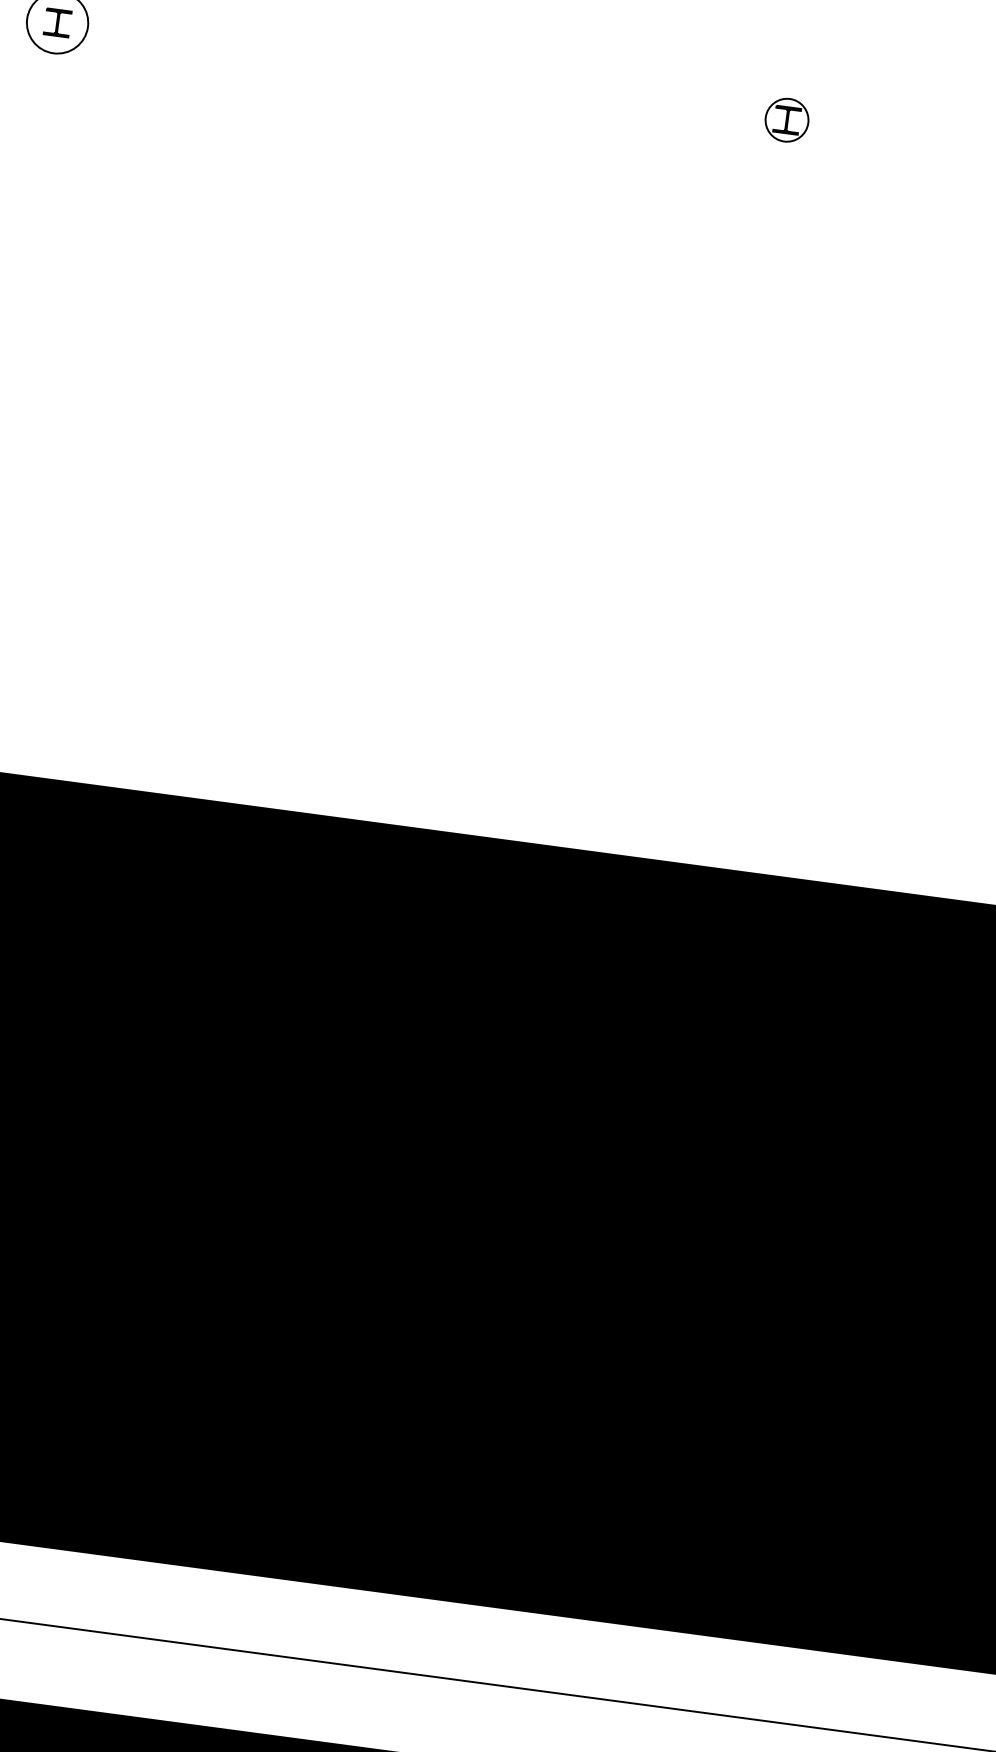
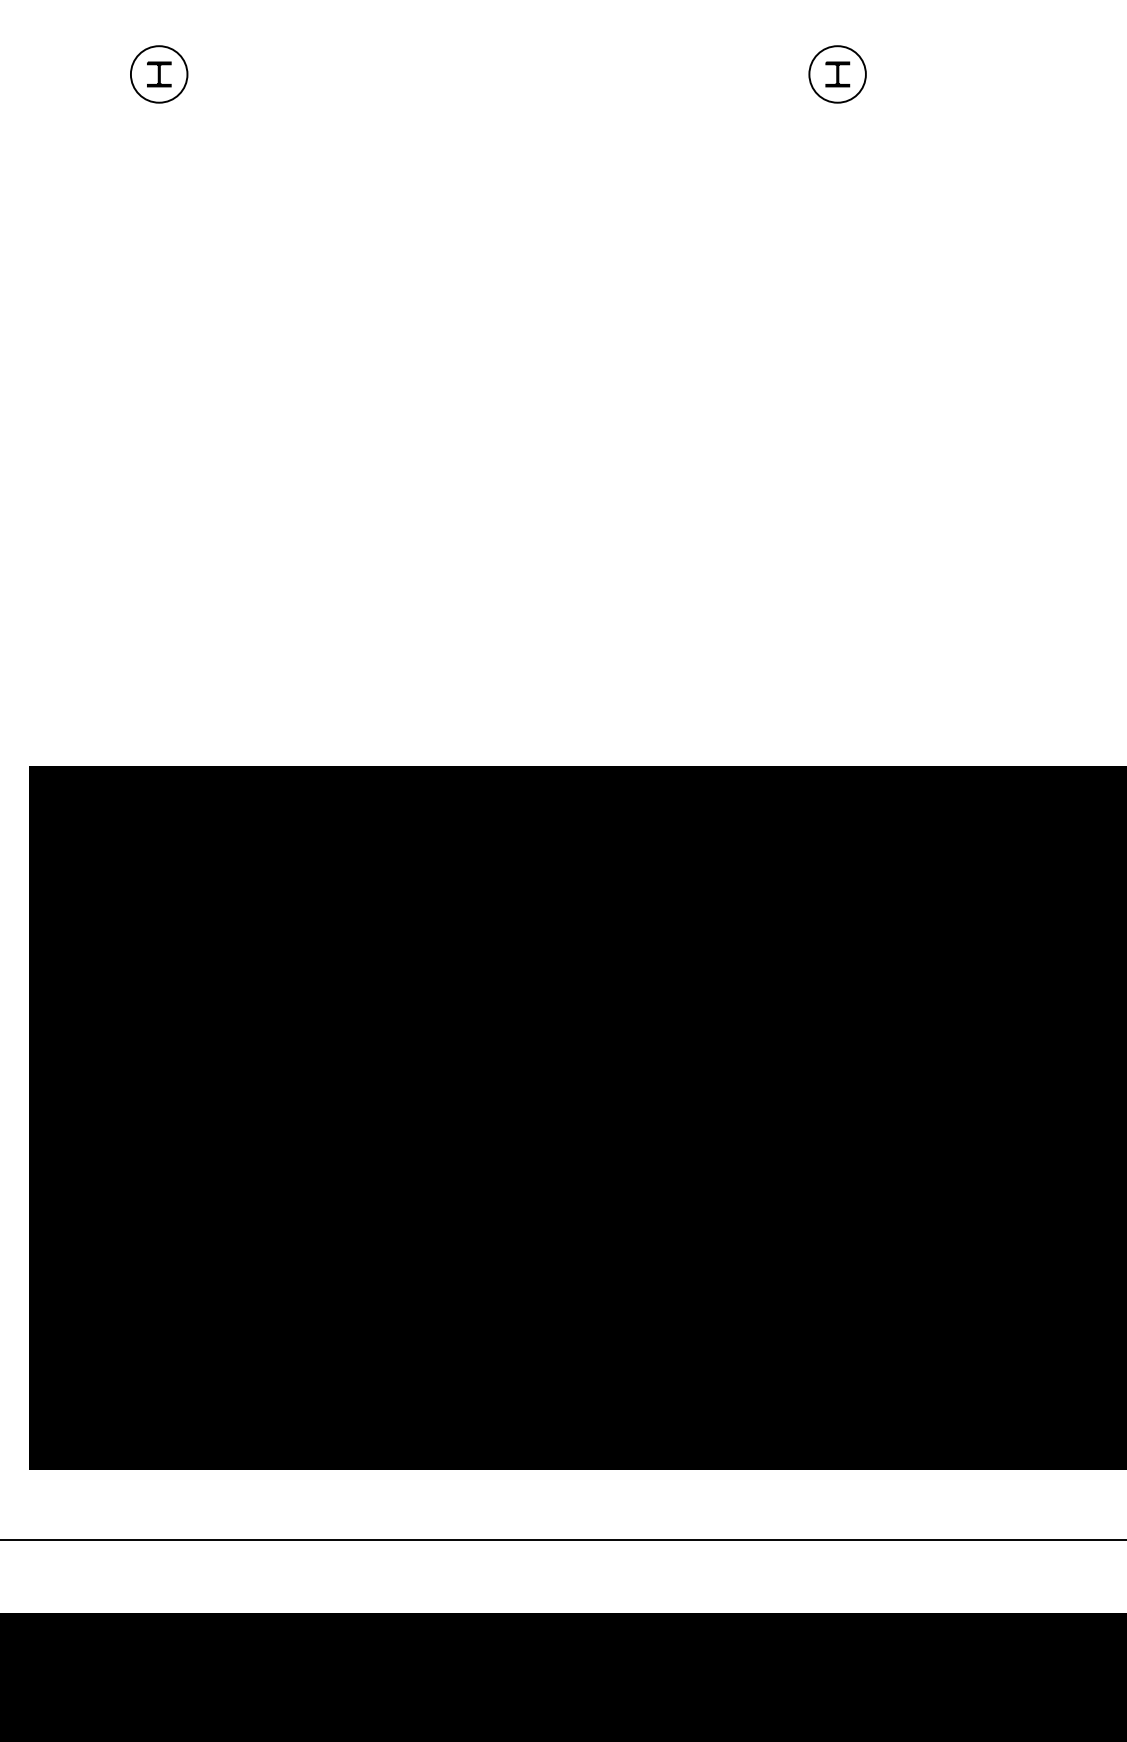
circle: (786, 120) -> (837, 74), size x1.43

